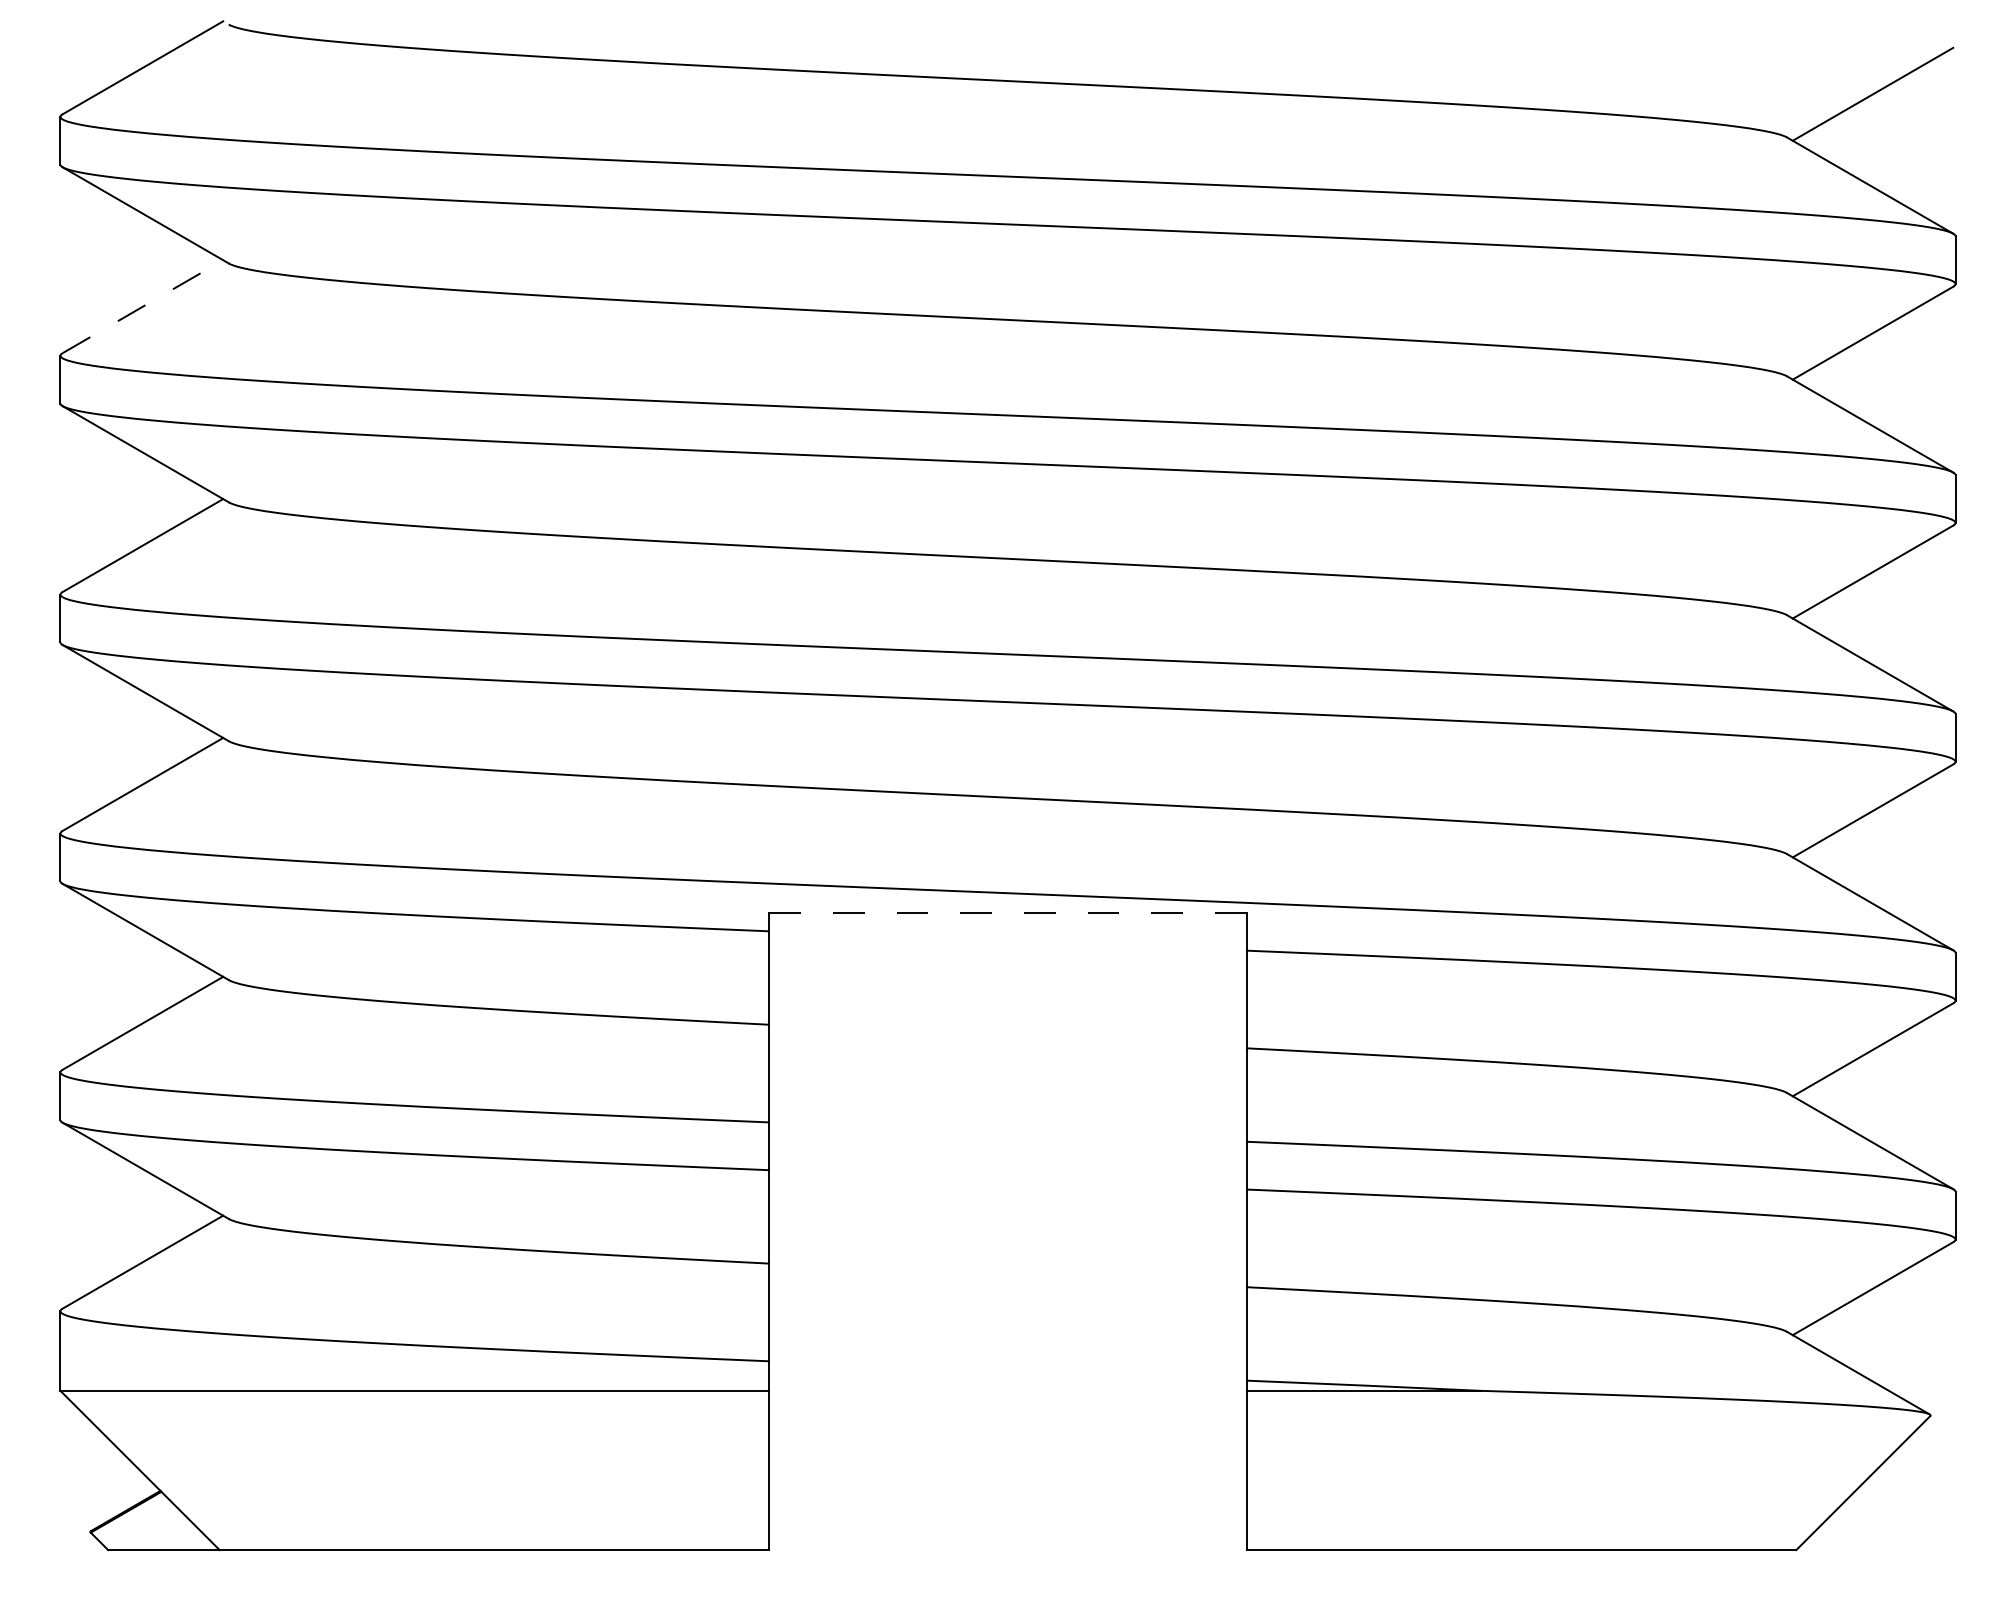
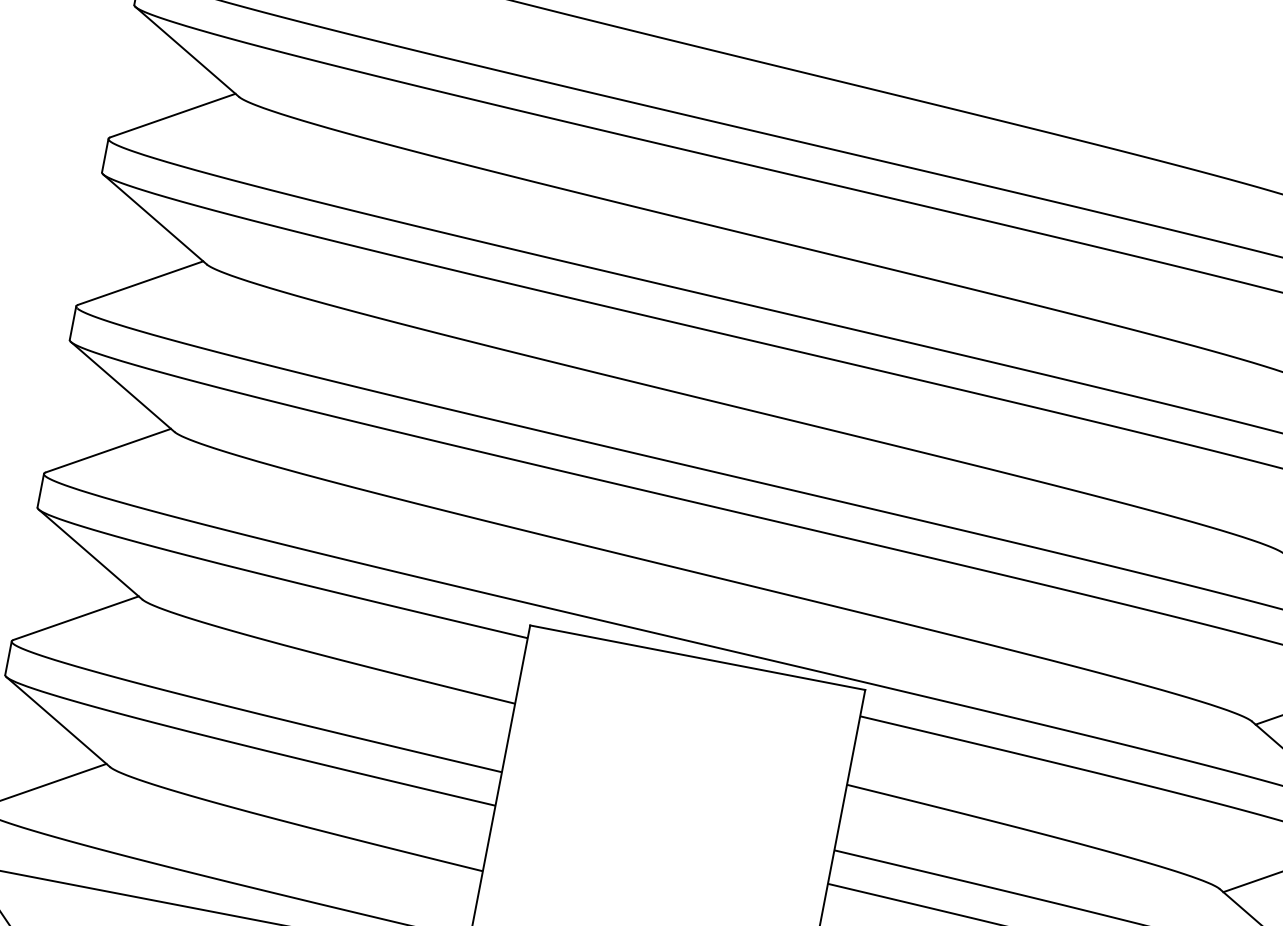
line: (142, 306) -> (172, 115), dashed -> solid
line: (1008, 913) -> (698, 658), dashed -> solid

